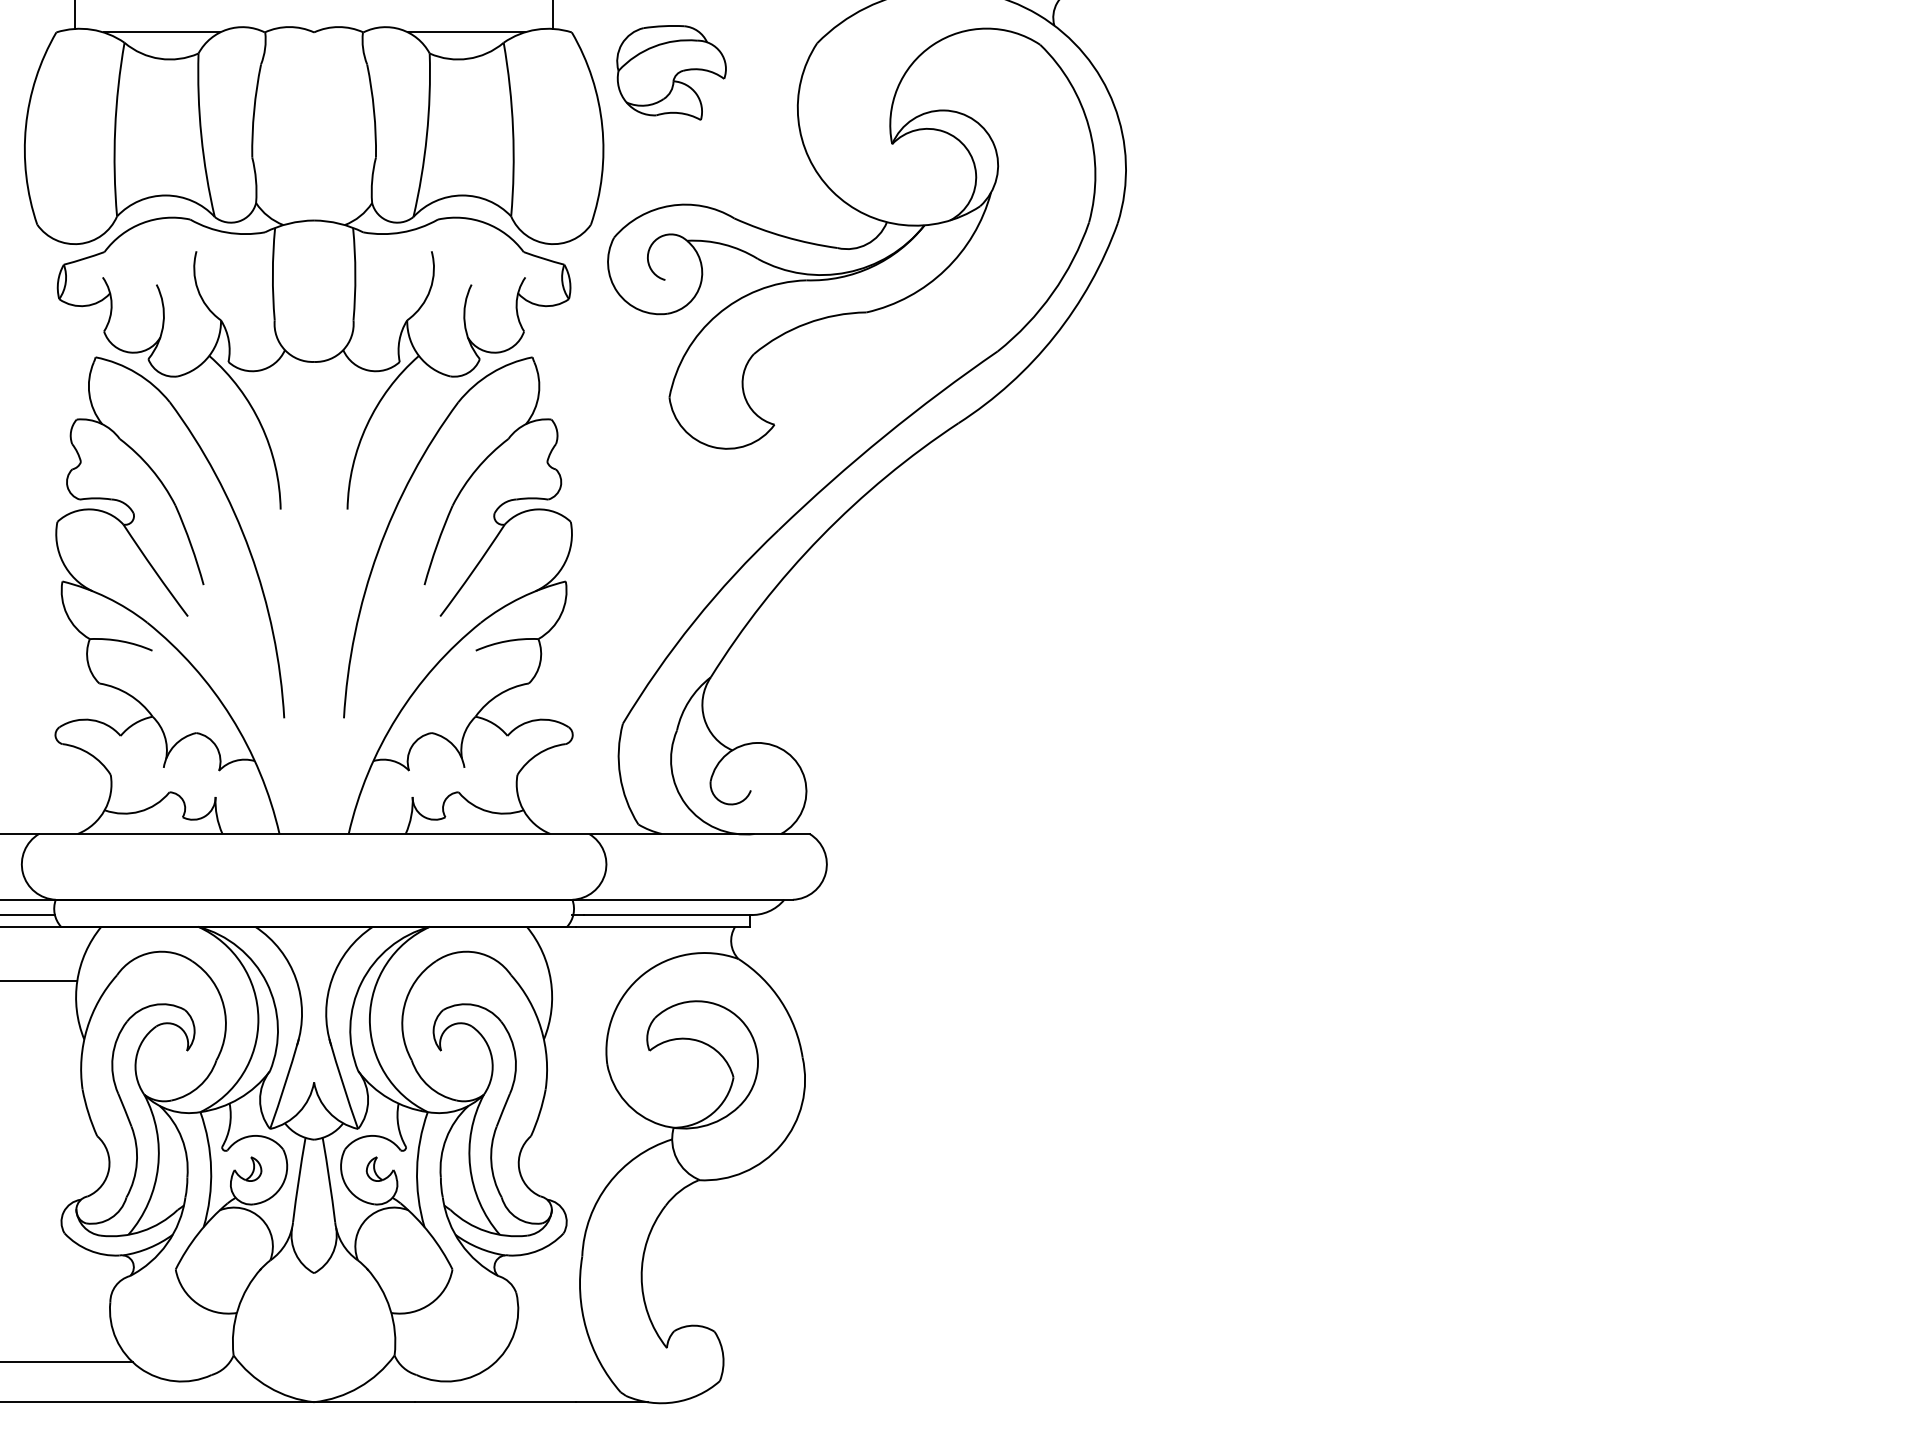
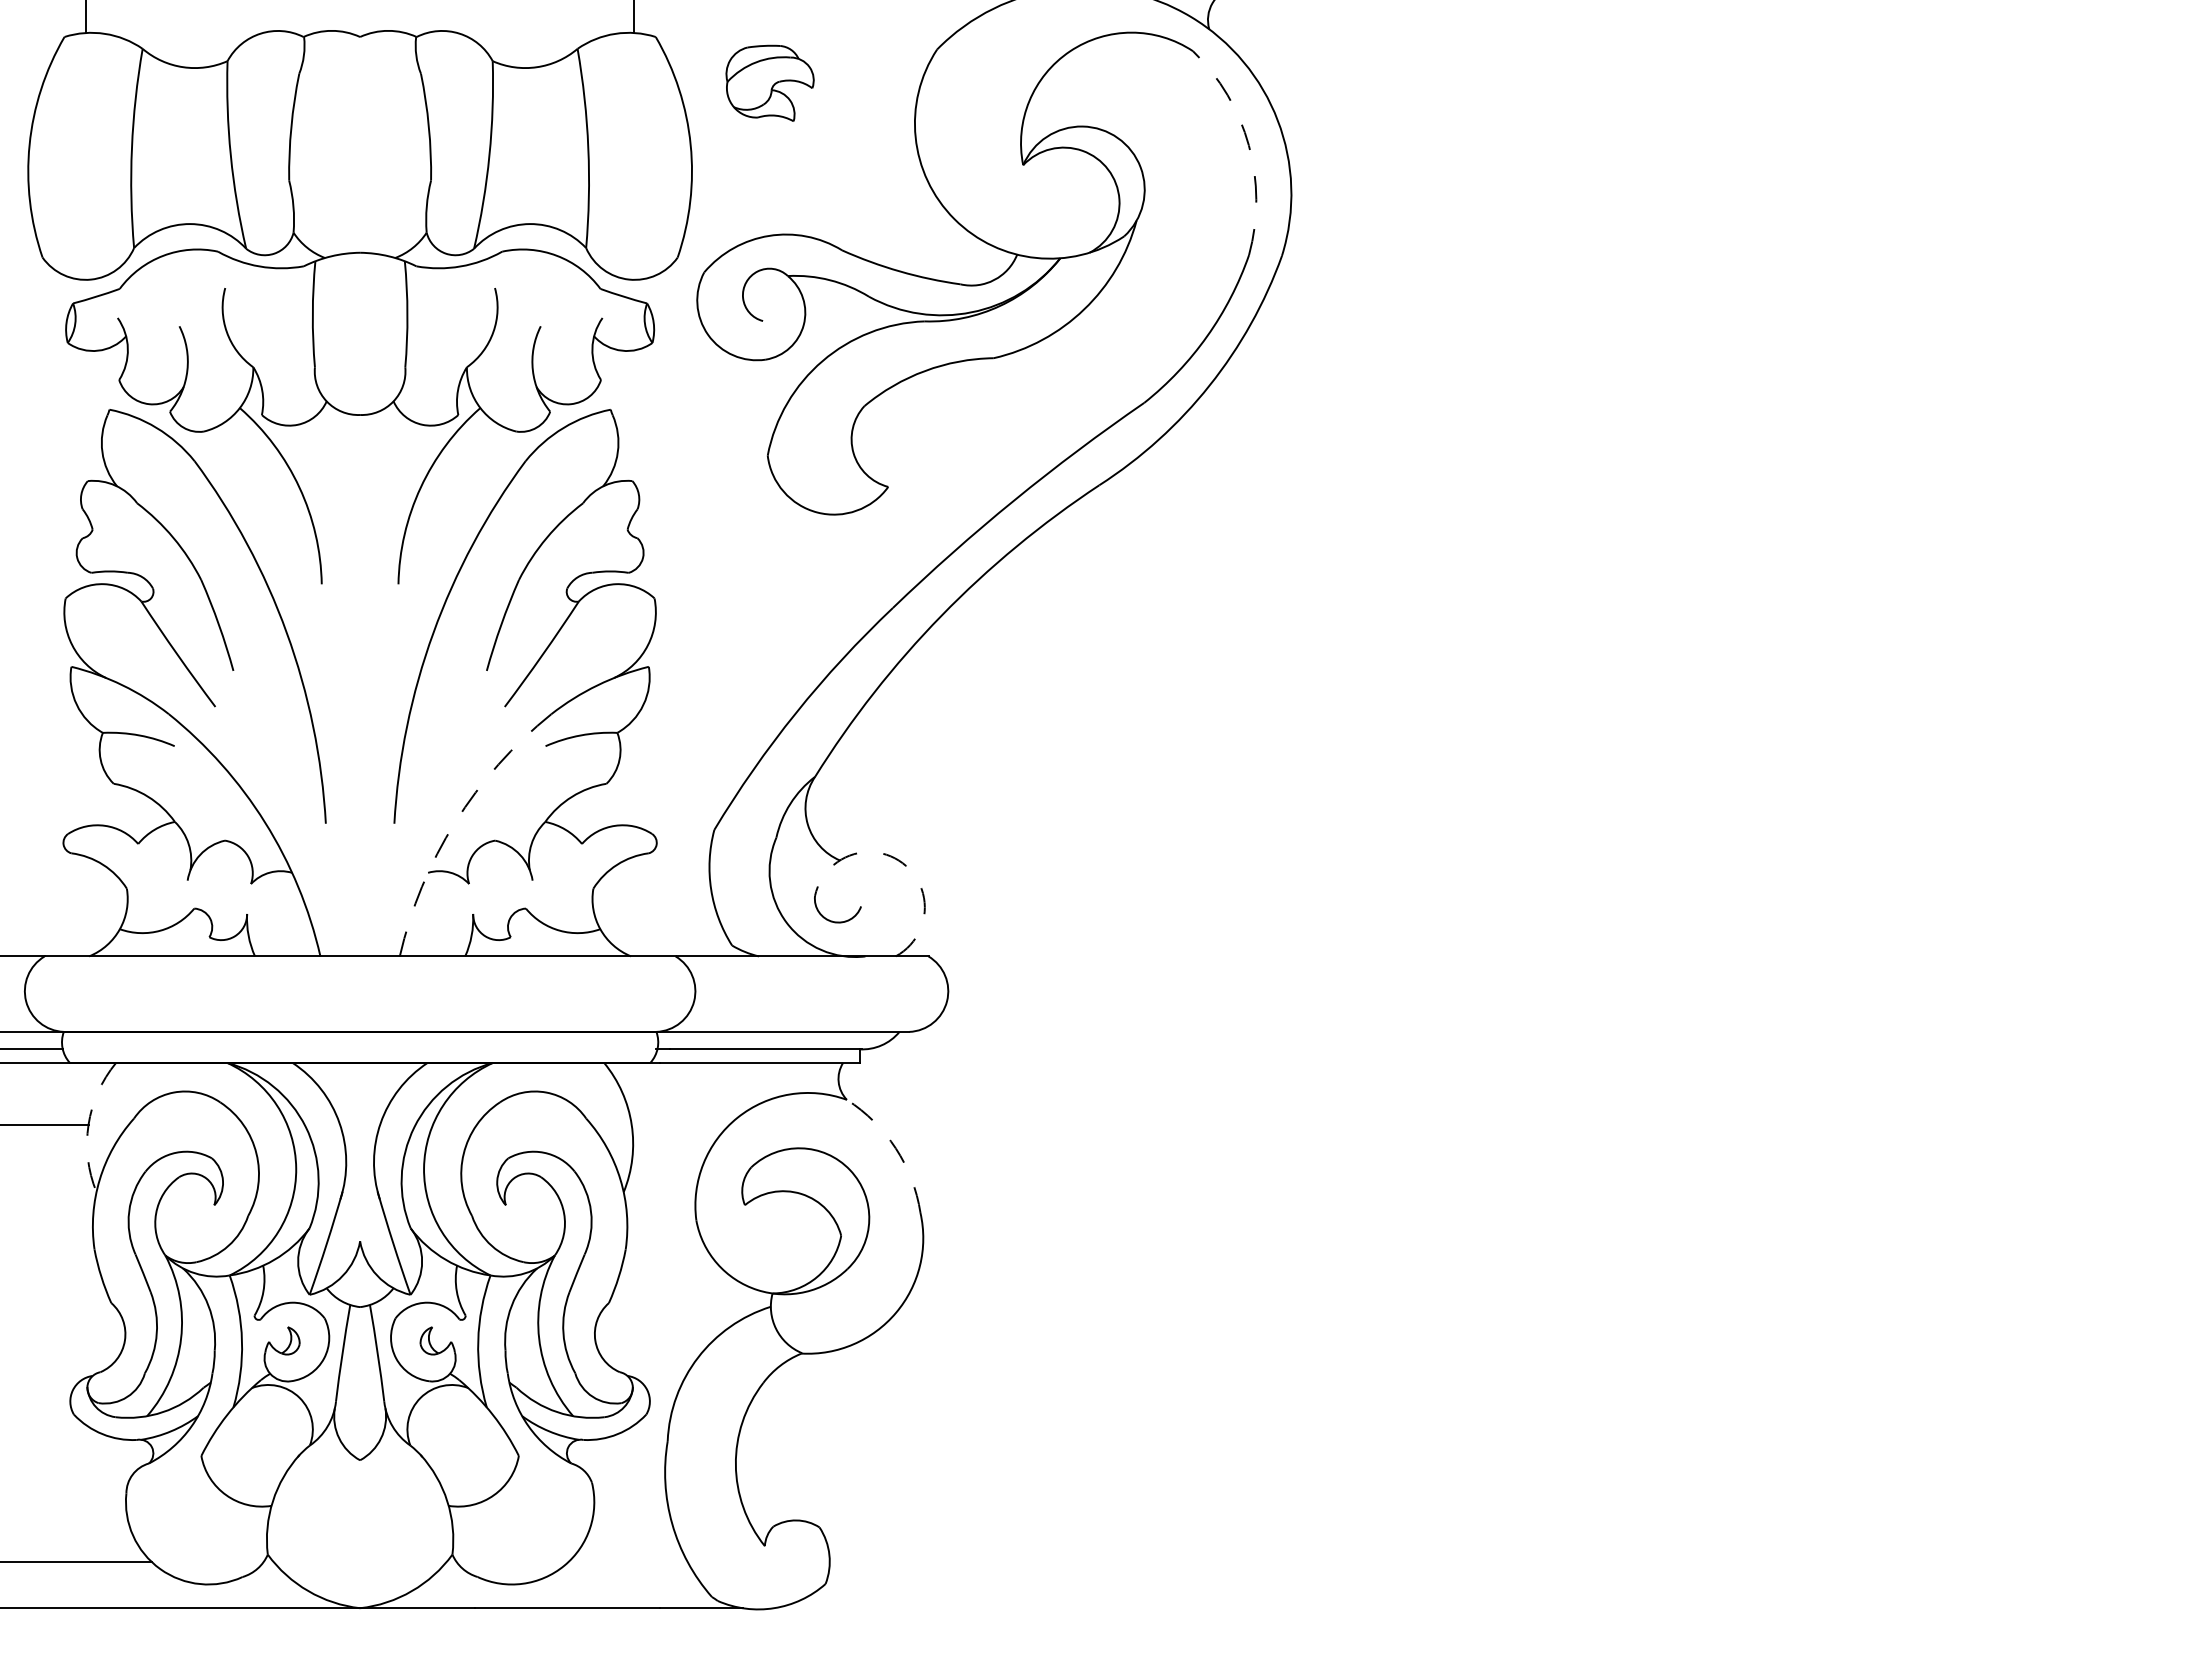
line: (161, 32) -> (185, 37), removed
line: (466, 32) -> (534, 37), removed
part: (671, 72) -> (769, 83), size x0.7
arc: (1088, 127) -> (1248, 145), solid -> dashed
arc: (397, 717) -> (455, 822), solid -> dashed
arc: (786, 752) -> (902, 863), solid -> dashed
arc: (77, 980) -> (88, 1124), solid -> dashed
arc: (780, 1001) -> (895, 1148), solid -> dashed

